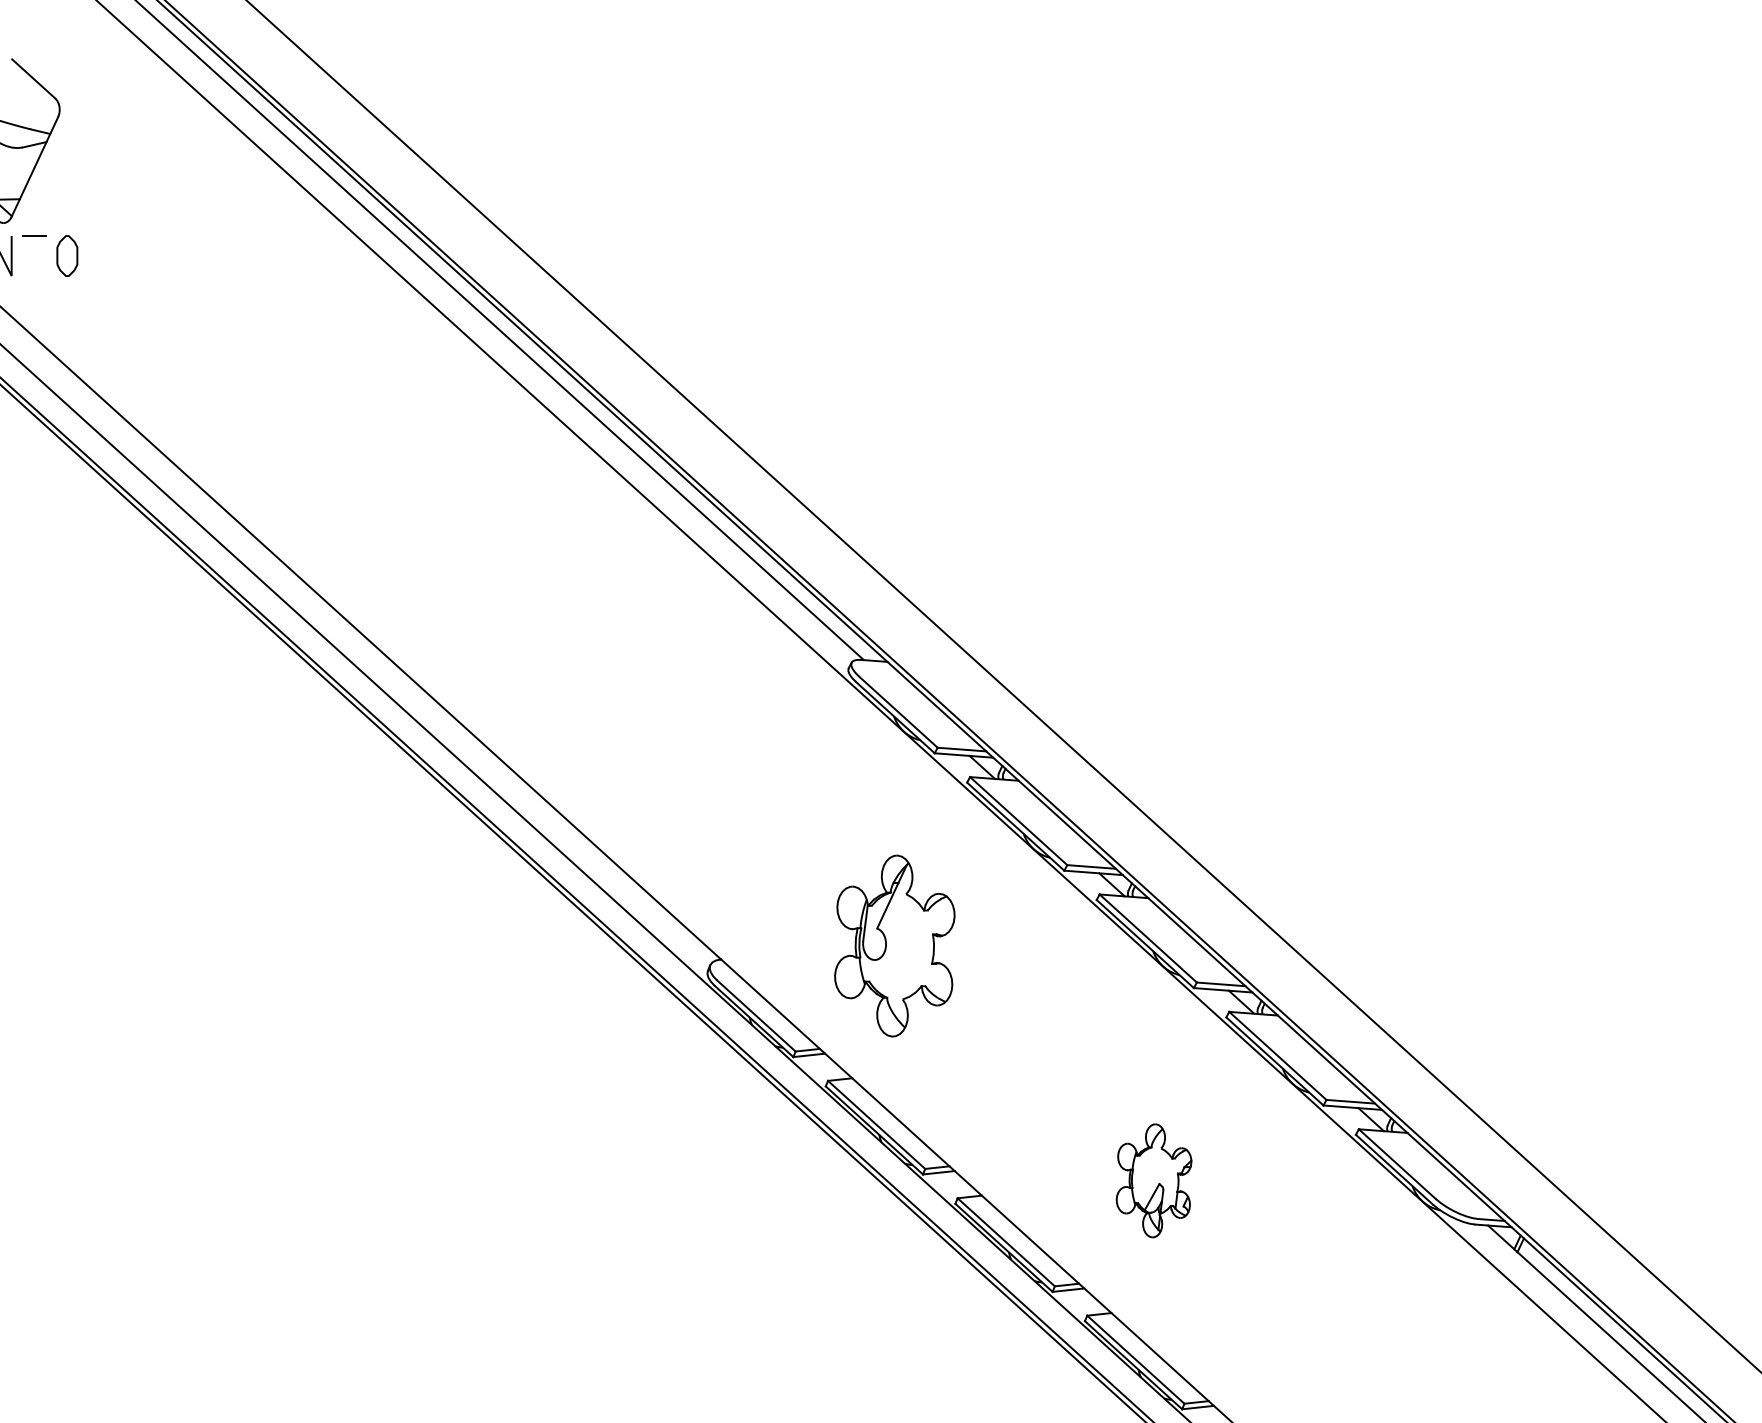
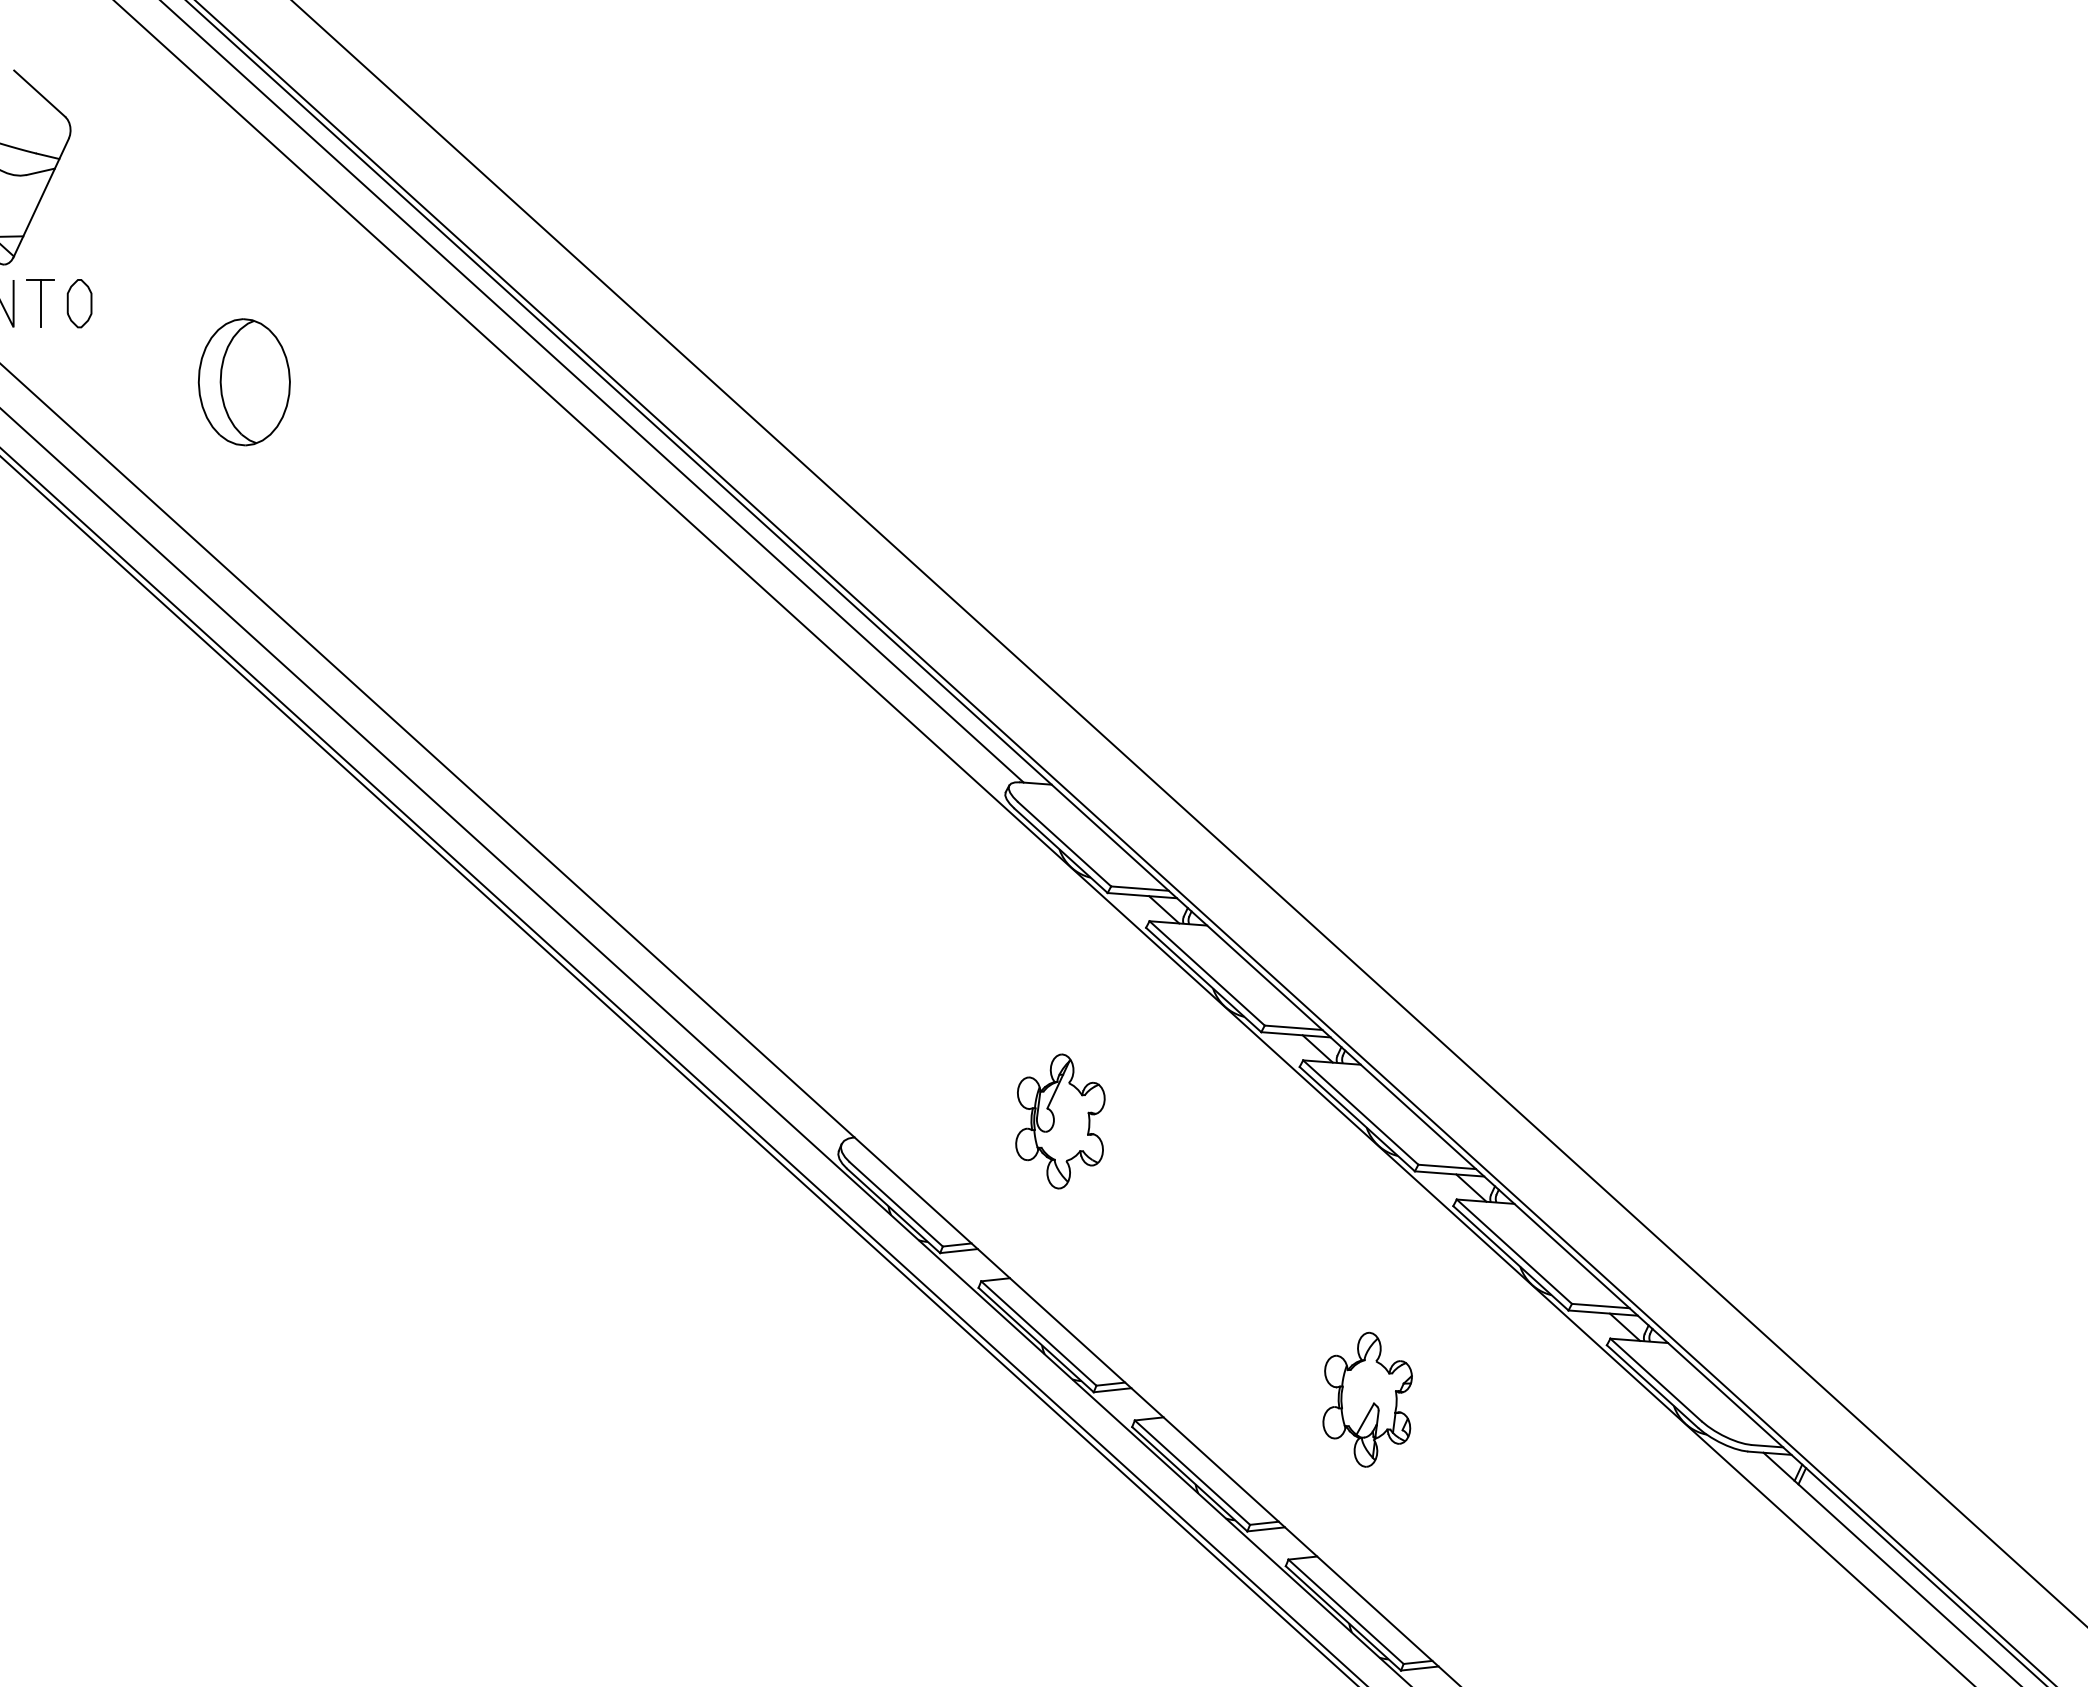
line: (34, 255) -> (40, 303), added
part: (205, 322) -> (243, 382), added
part: (894, 946) -> (1060, 1121), size x0.62

